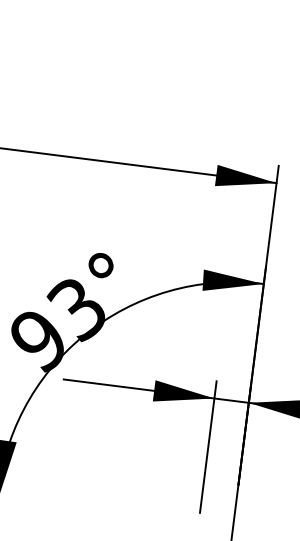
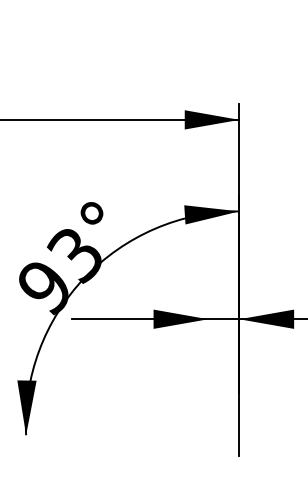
line: (208, 447) -> (208, 363), removed

